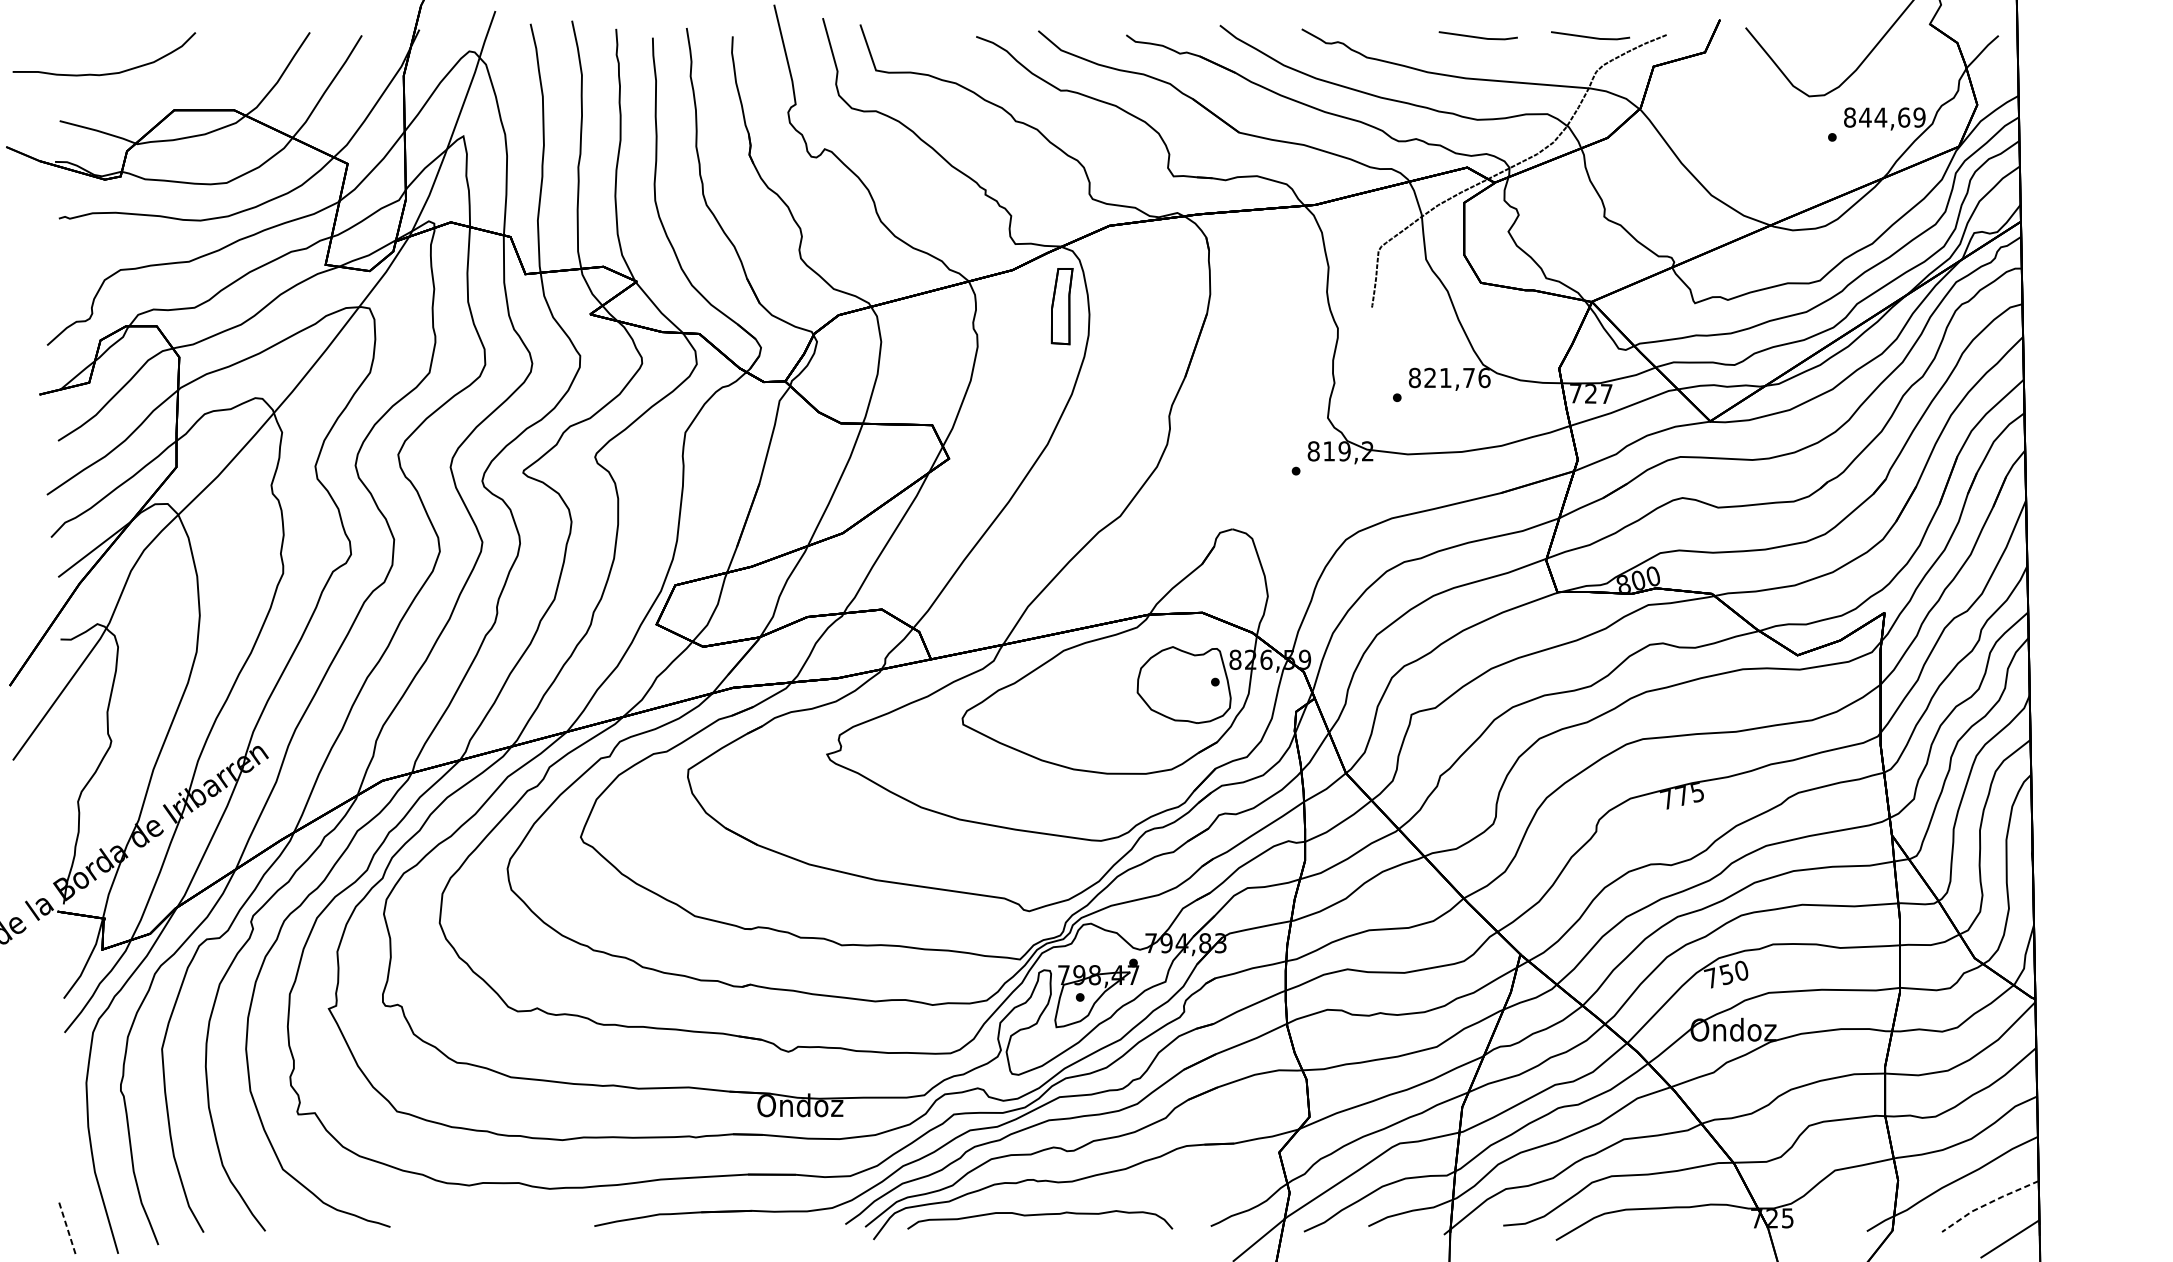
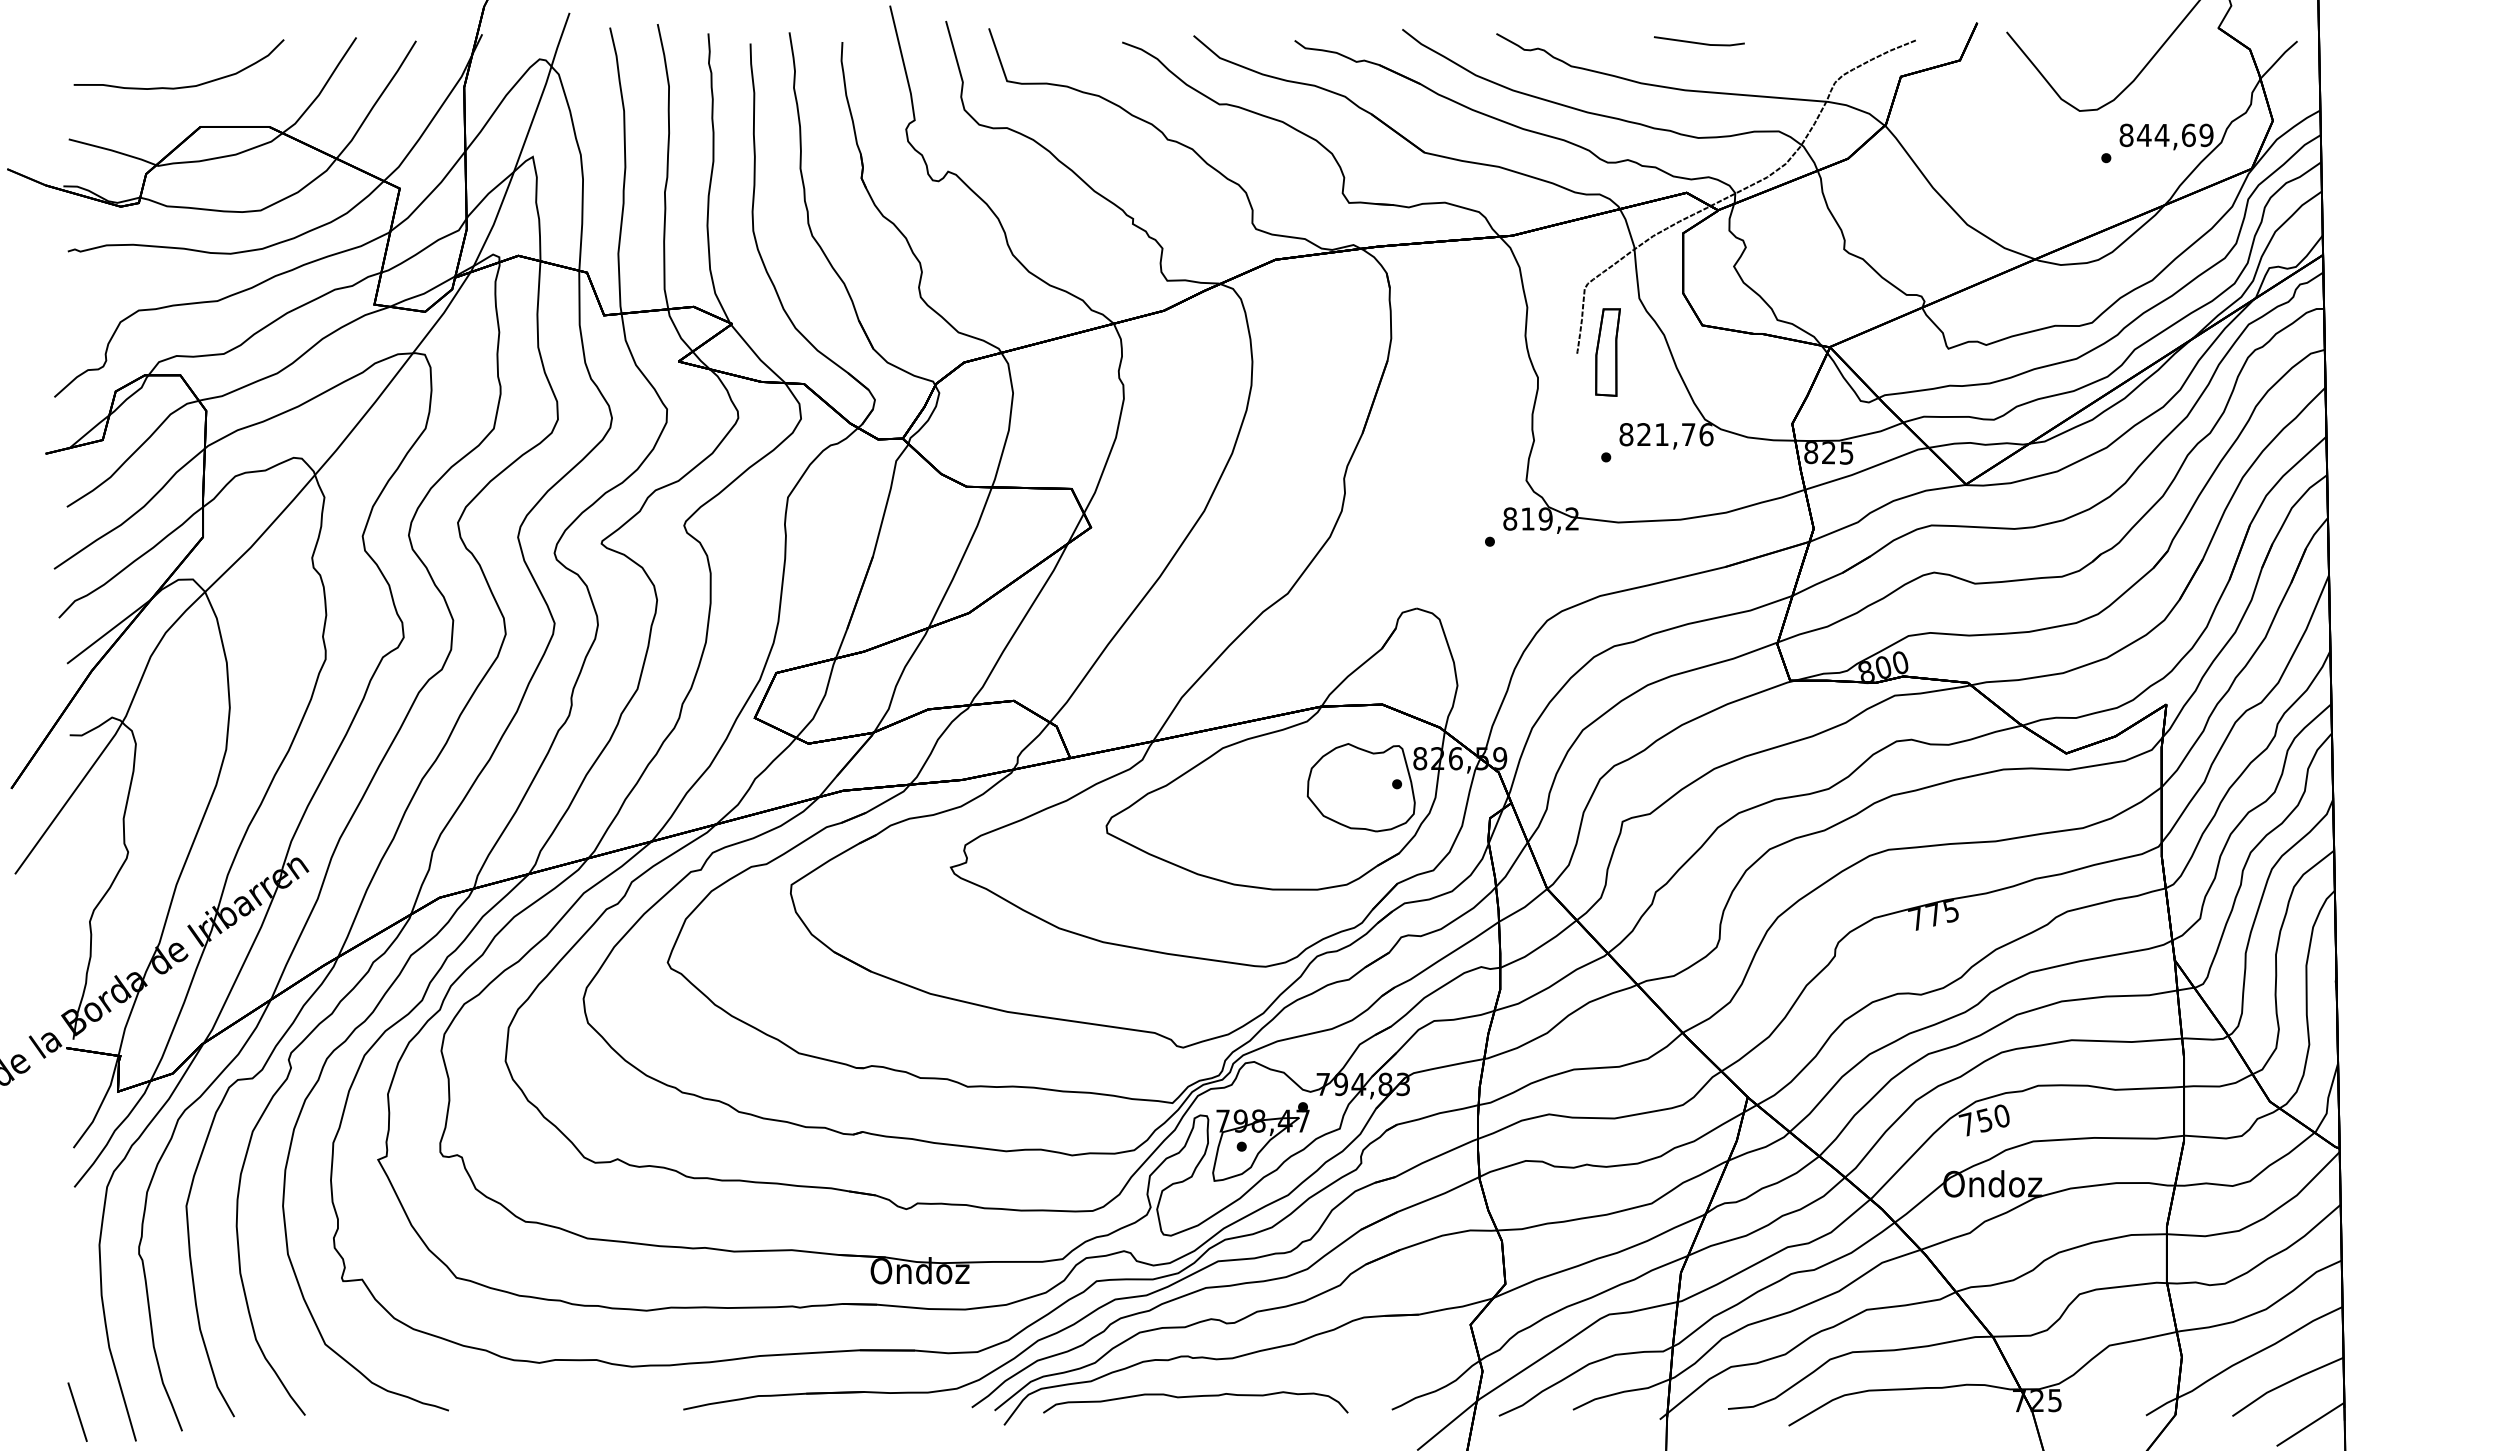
line: (1589, 36) -> (1827, 42), removed
curve: (106, 73) -> (181, 86), moved
part: (1061, 306) -> (1607, 352), moved
text: (1590, 393) -> (1828, 452), 727 -> 825
line: (1988, 1203) -> (2285, 1383), dashed -> solid
line: (67, 1228) -> (77, 1412), dashed -> solid

